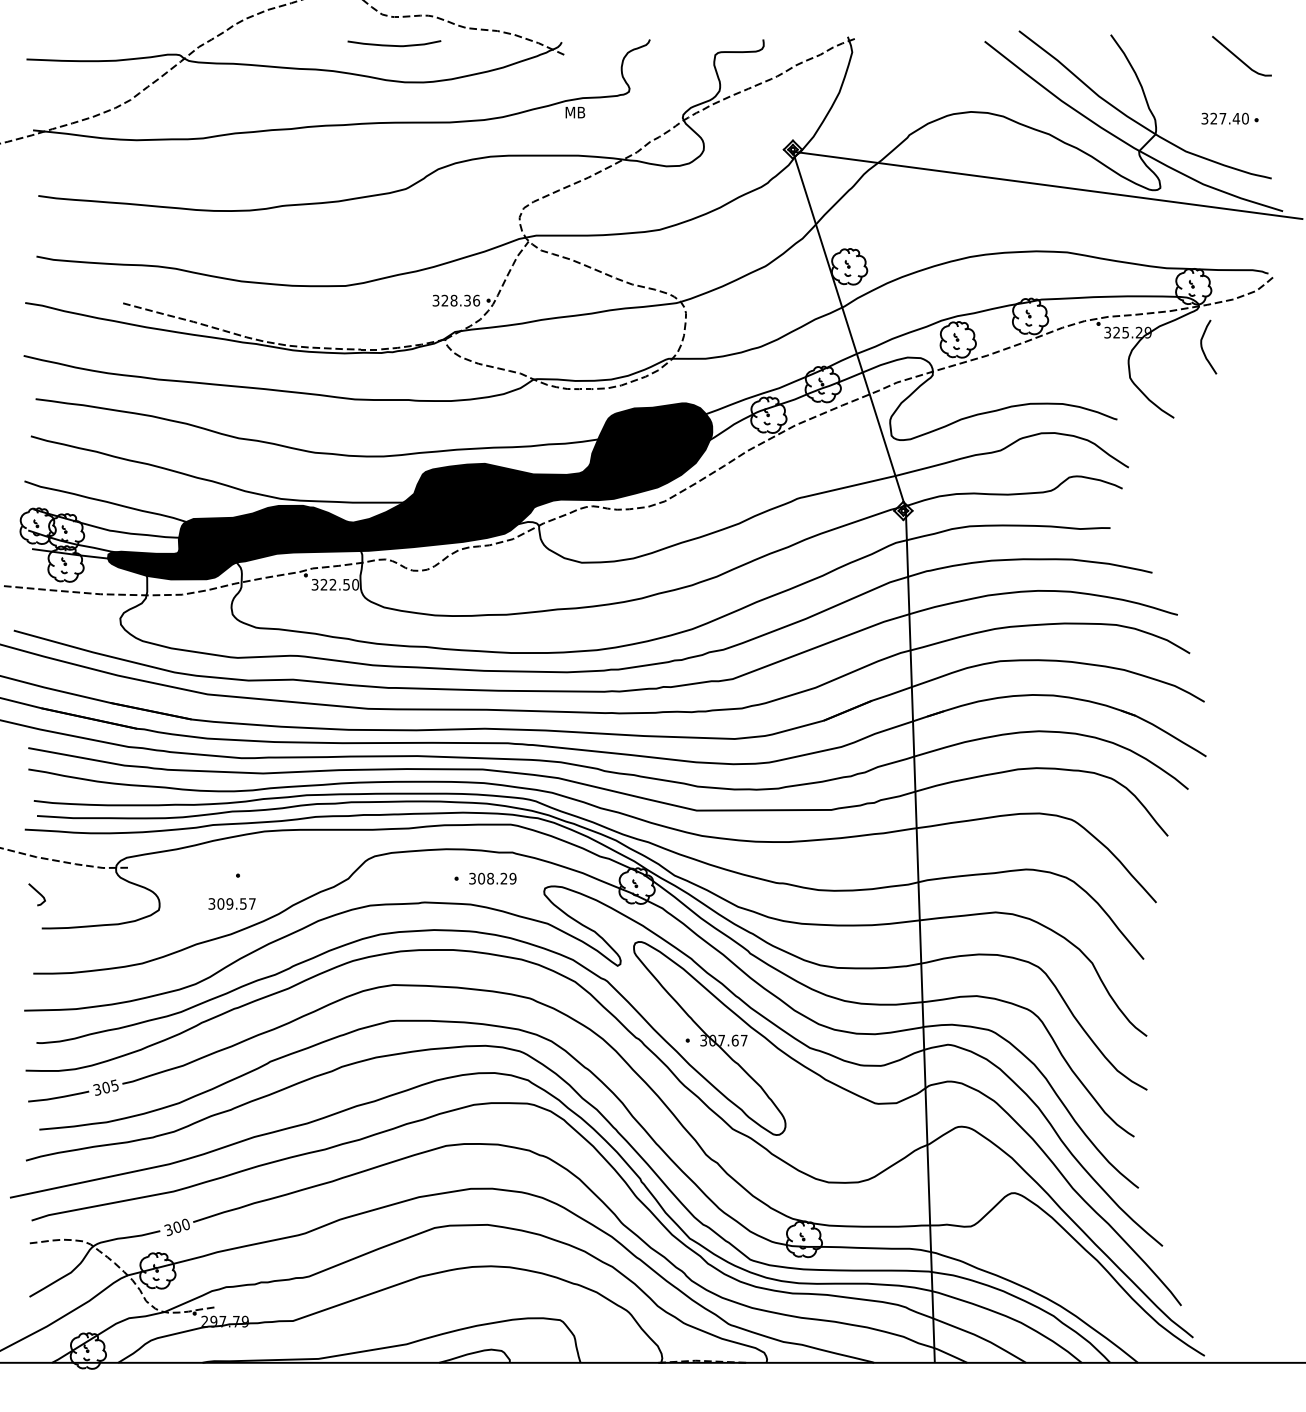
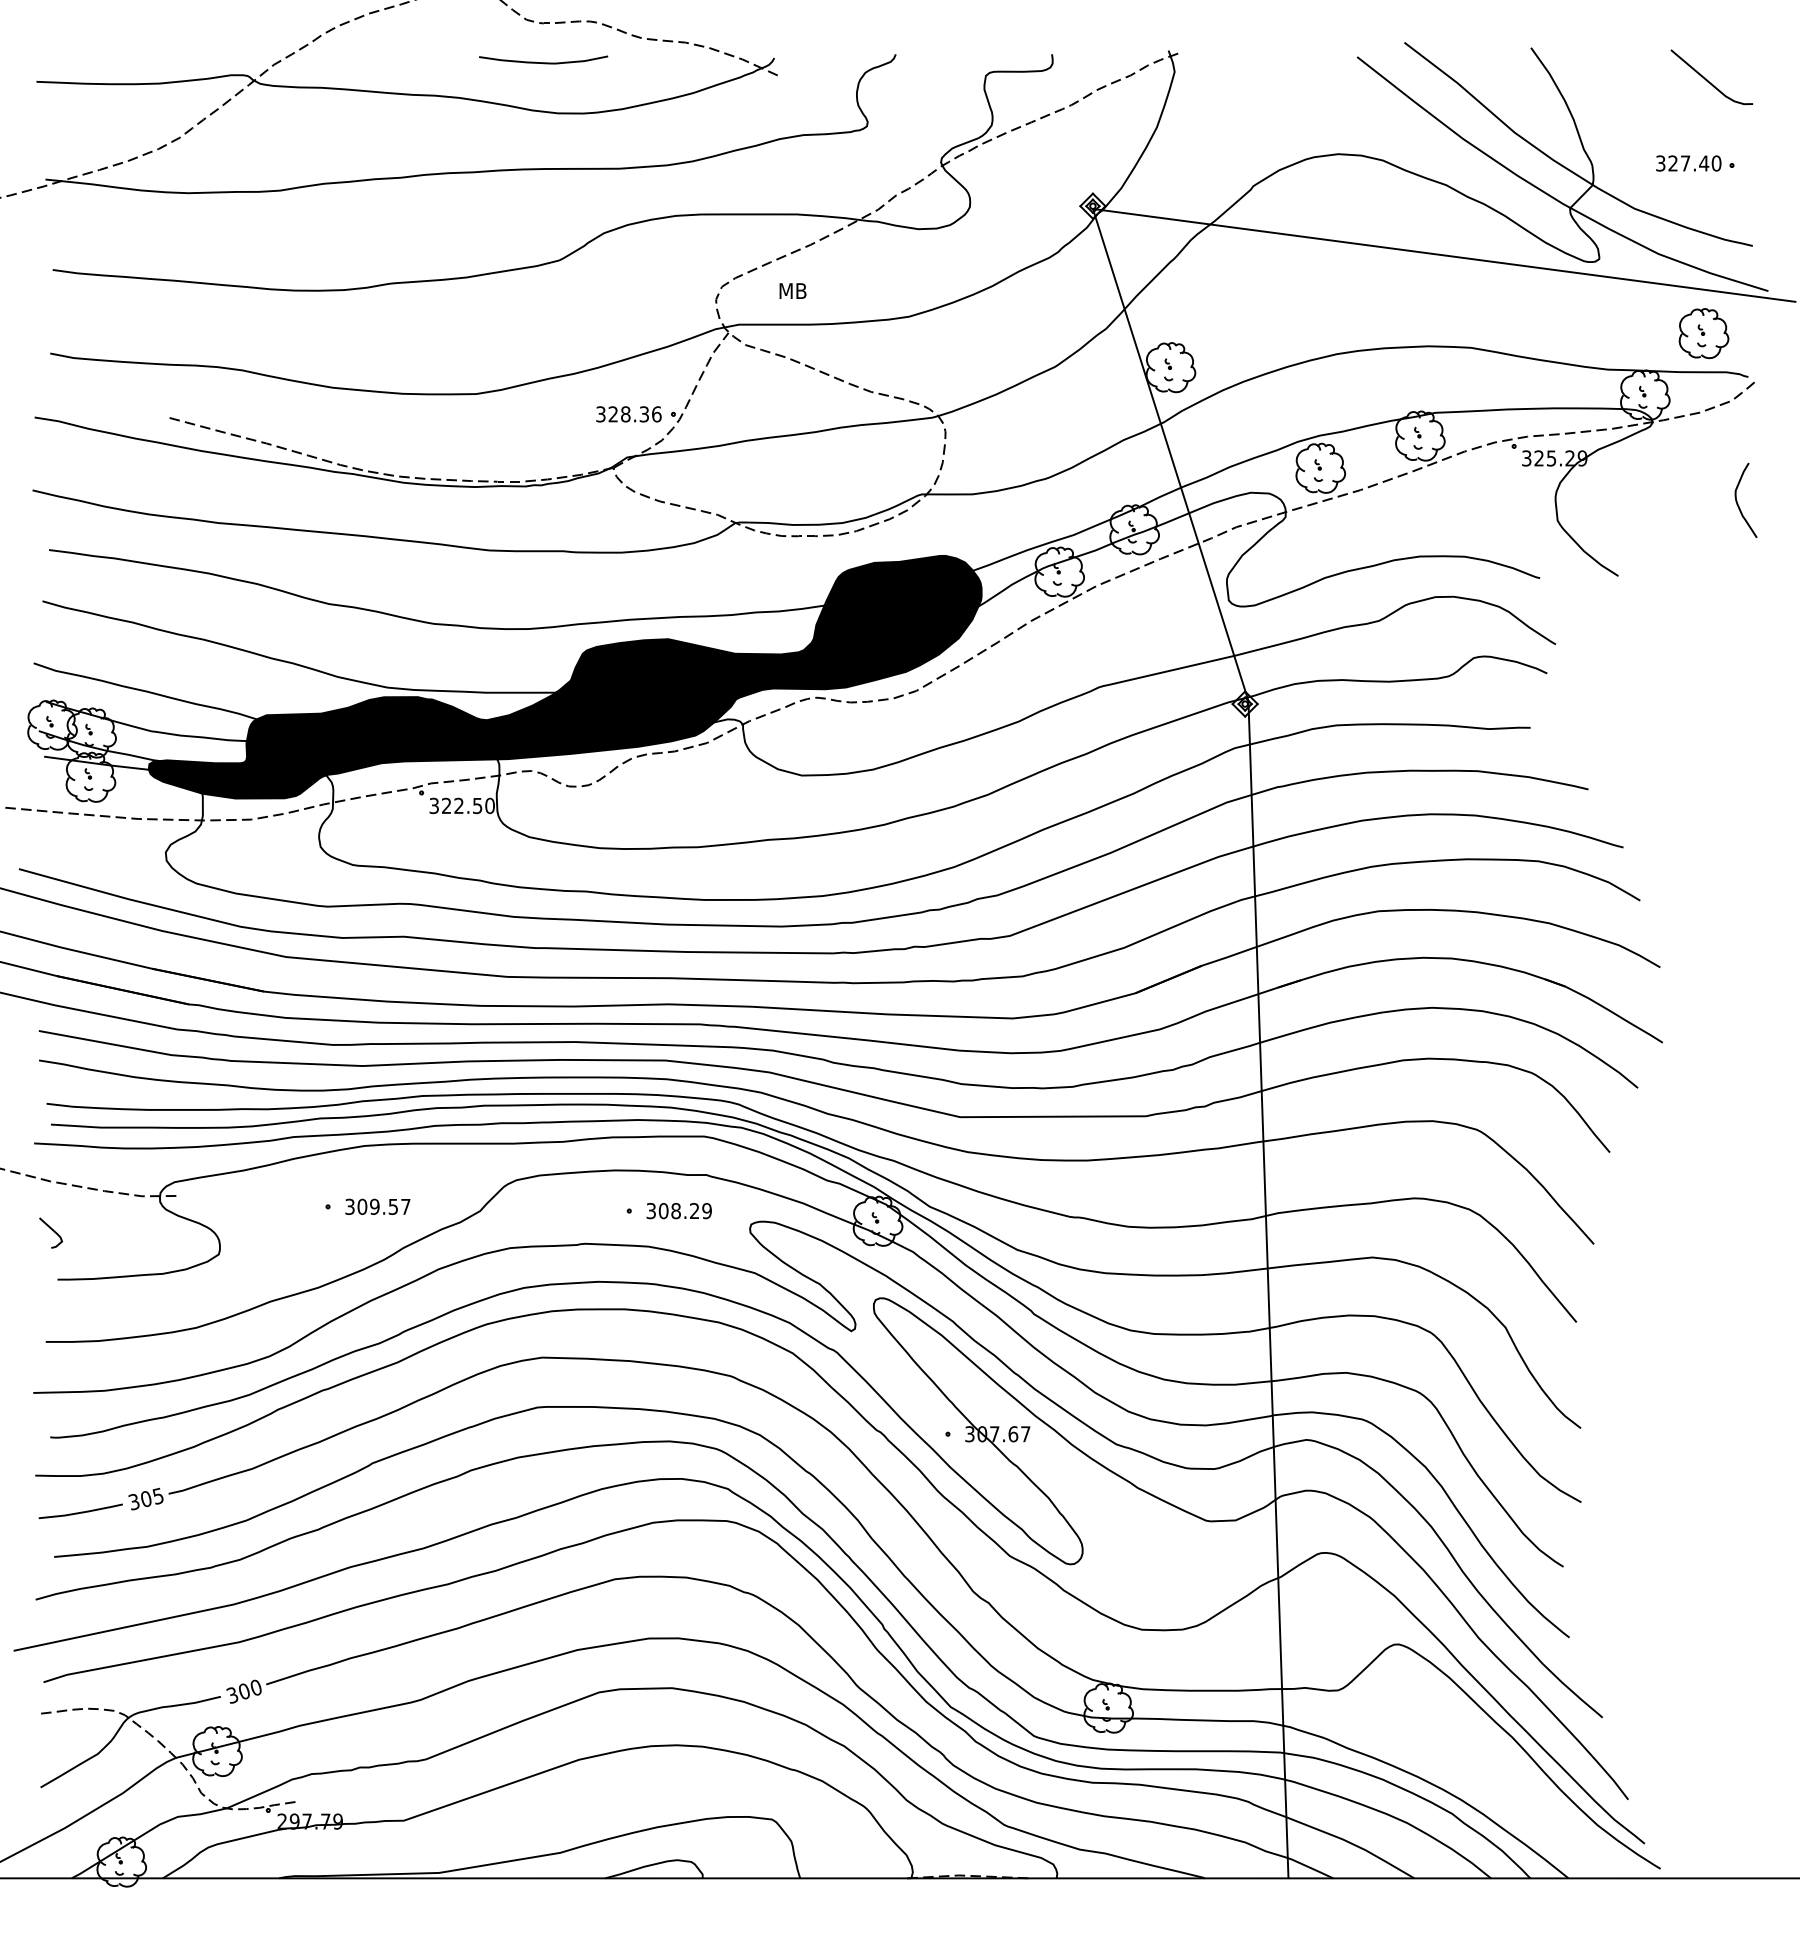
text: (575, 112) -> (792, 290), moved
part: (1235, 242) -> (1703, 333), added
curve: (1203, 349) -> (1738, 503), moved
text: (231, 903) -> (377, 1206), moved

